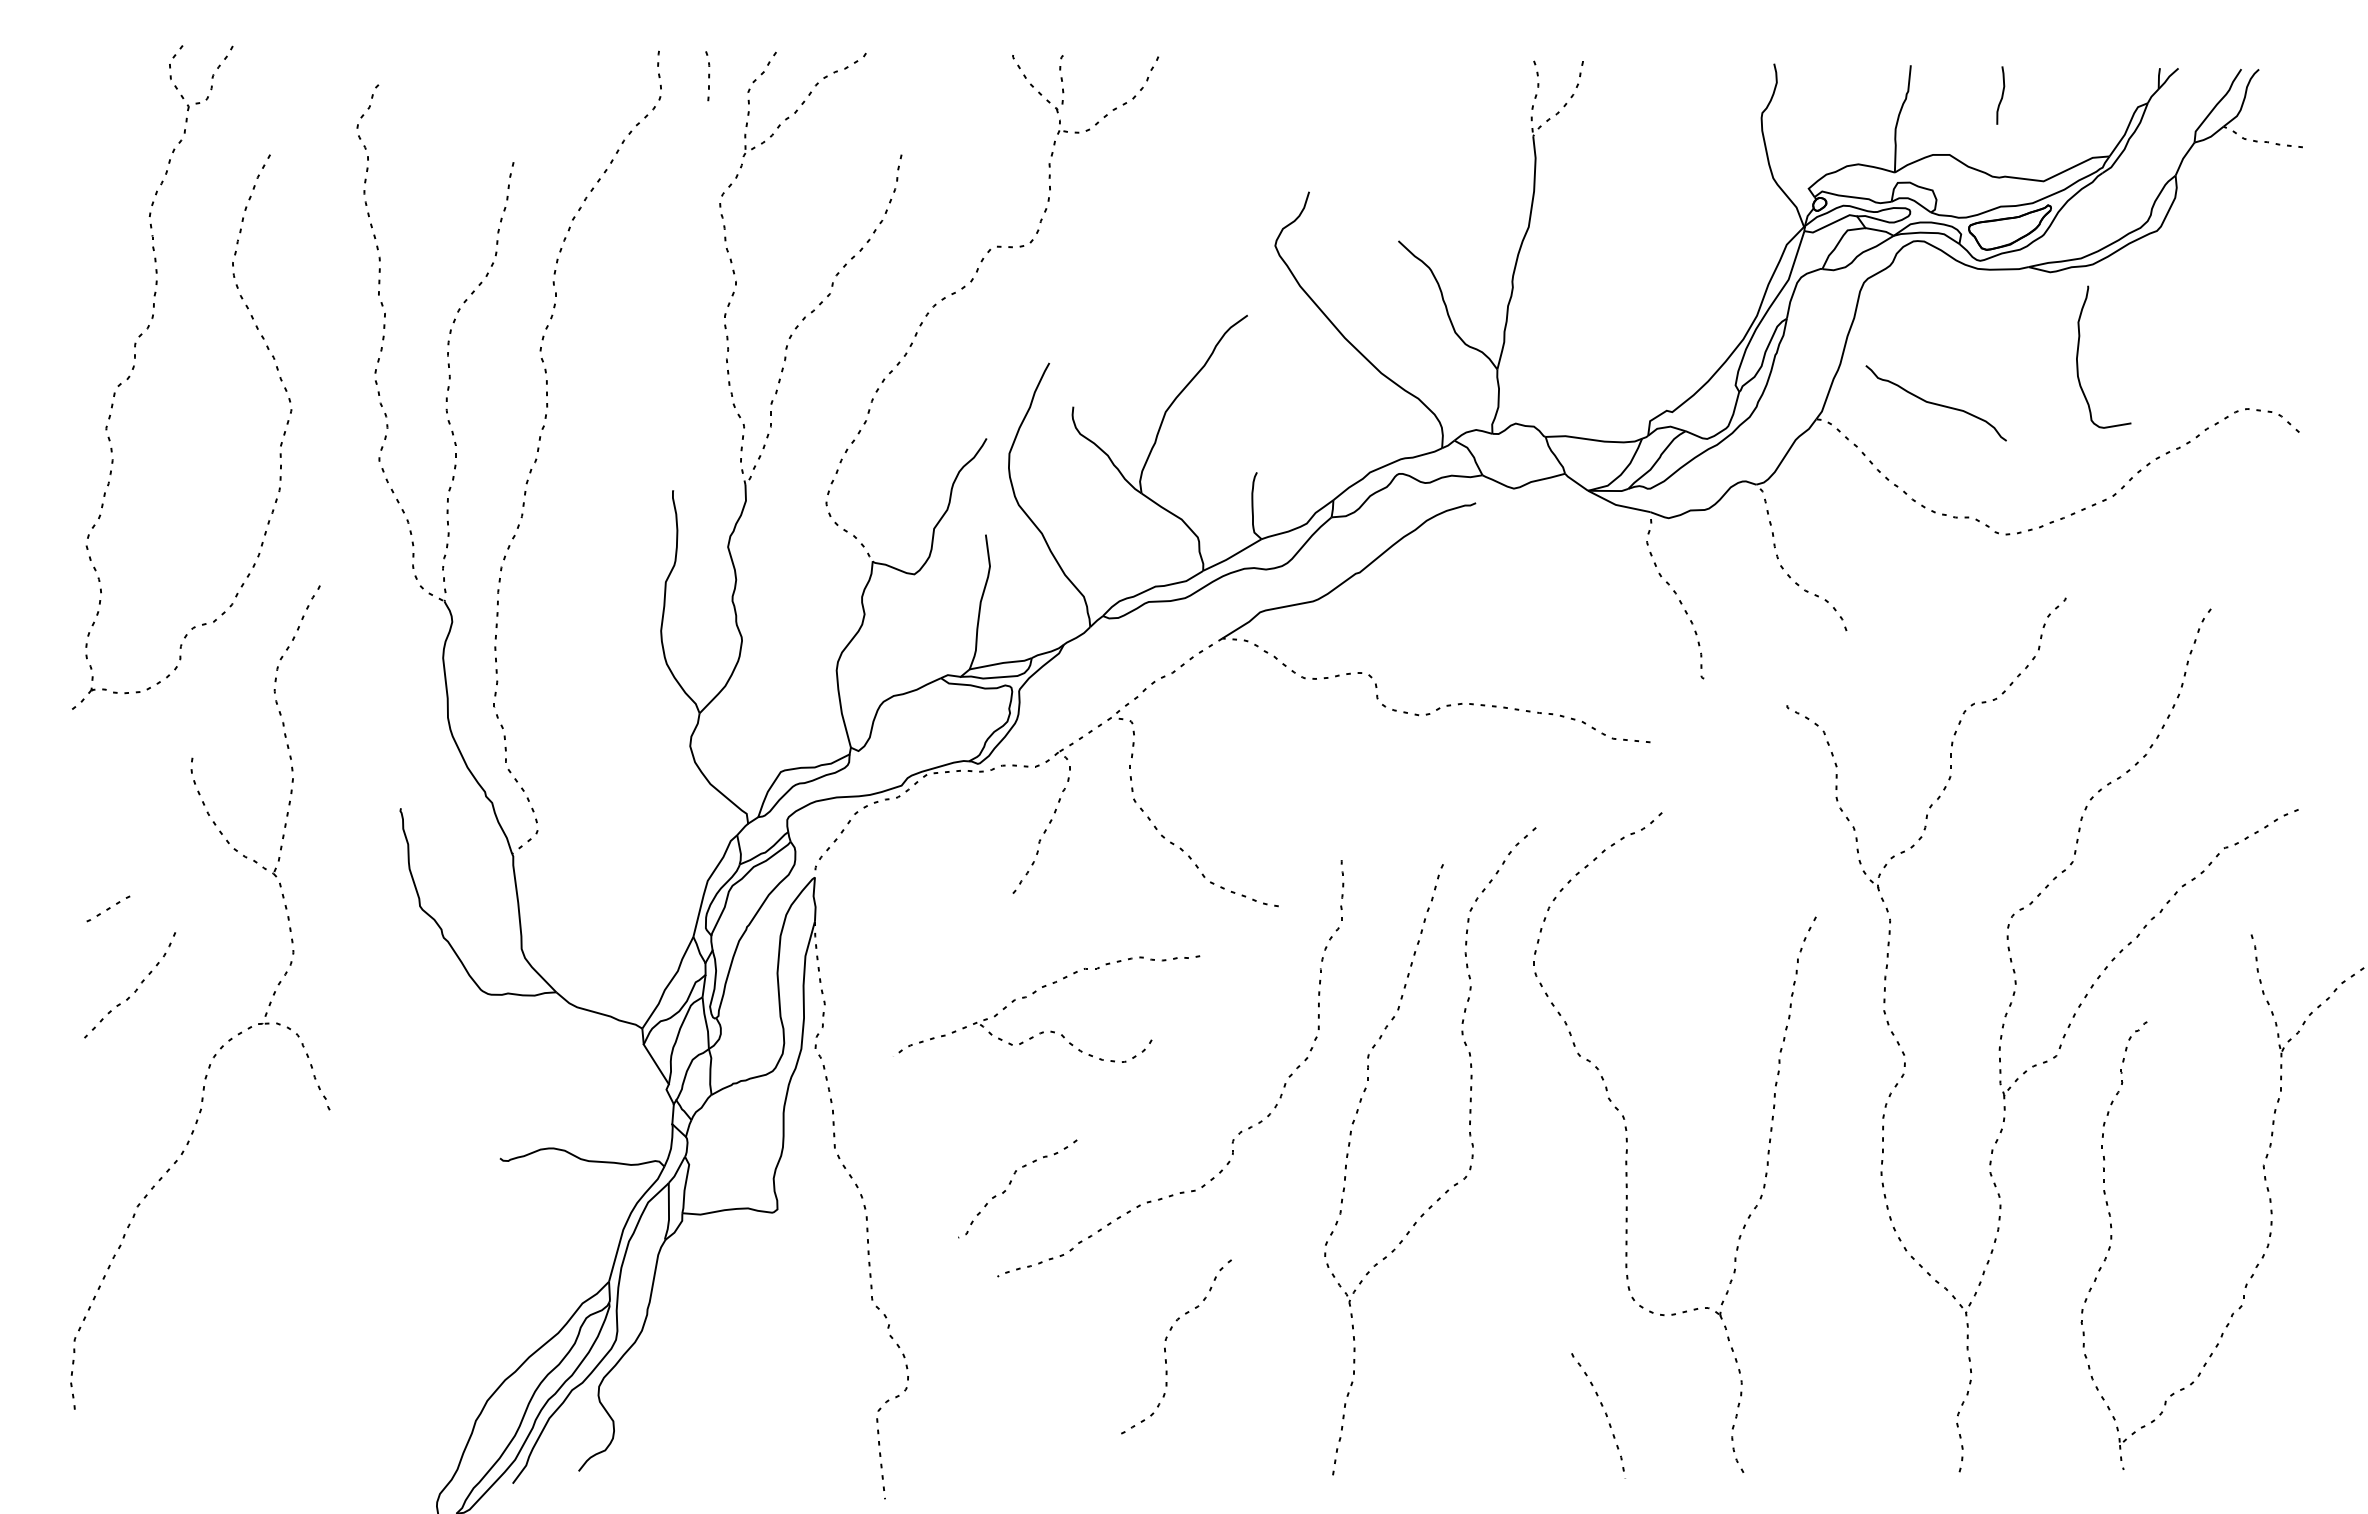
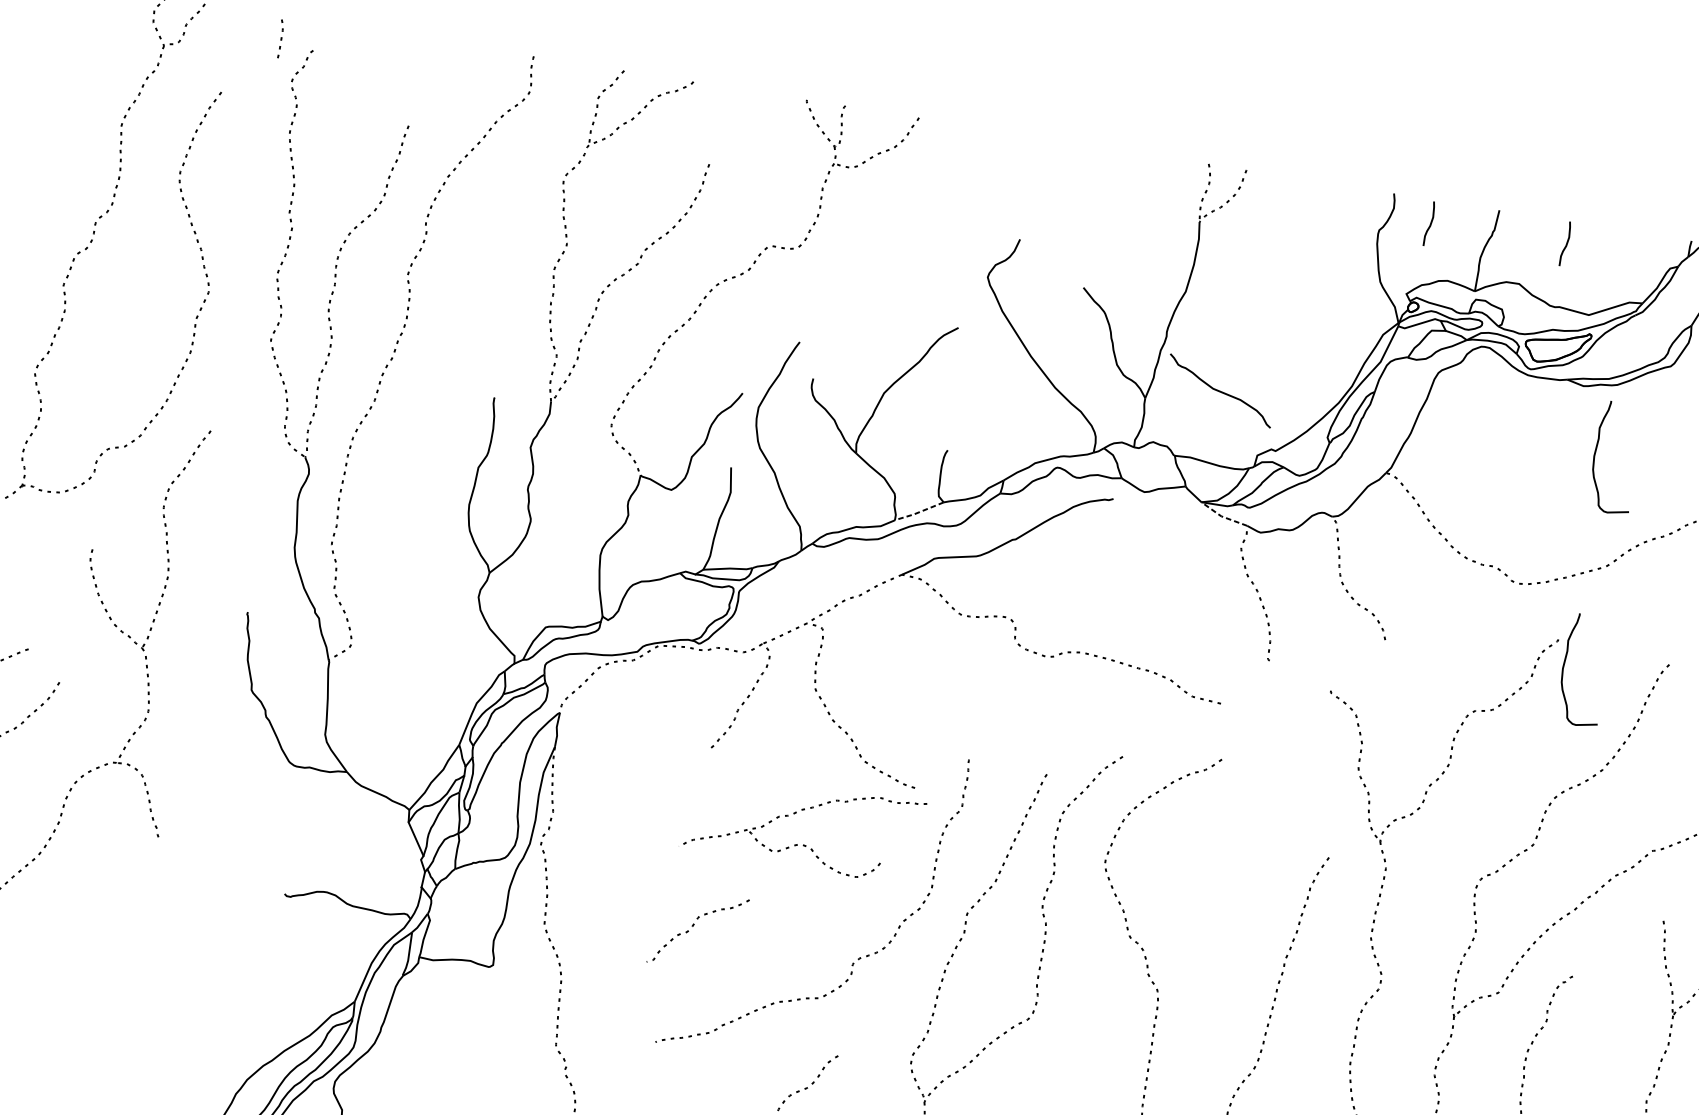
line: (708, 76) -> (280, 39), moved
curve: (1825, 95) -> (1430, 223), added
curve: (1935, 403) -> (1219, 391), moved
line: (1616, 505) -> (1221, 516), solid -> dashed
line: (1231, 556) -> (918, 512), solid -> dashed
curve: (2078, 631) -> (1564, 666), added
part: (1036, 992) -> (796, 813), moved
curve: (1010, 1184) -> (693, 926), moved

